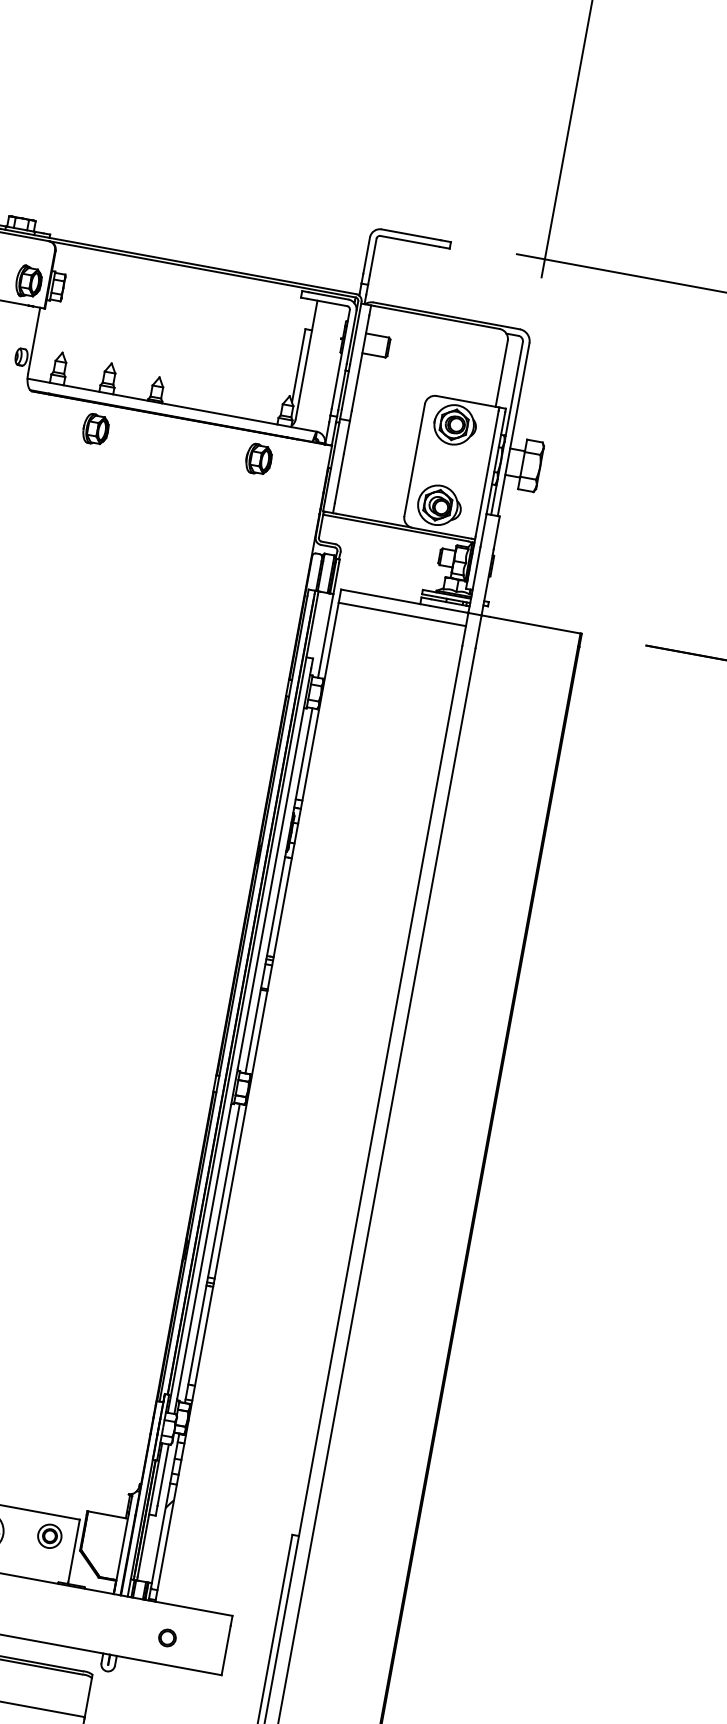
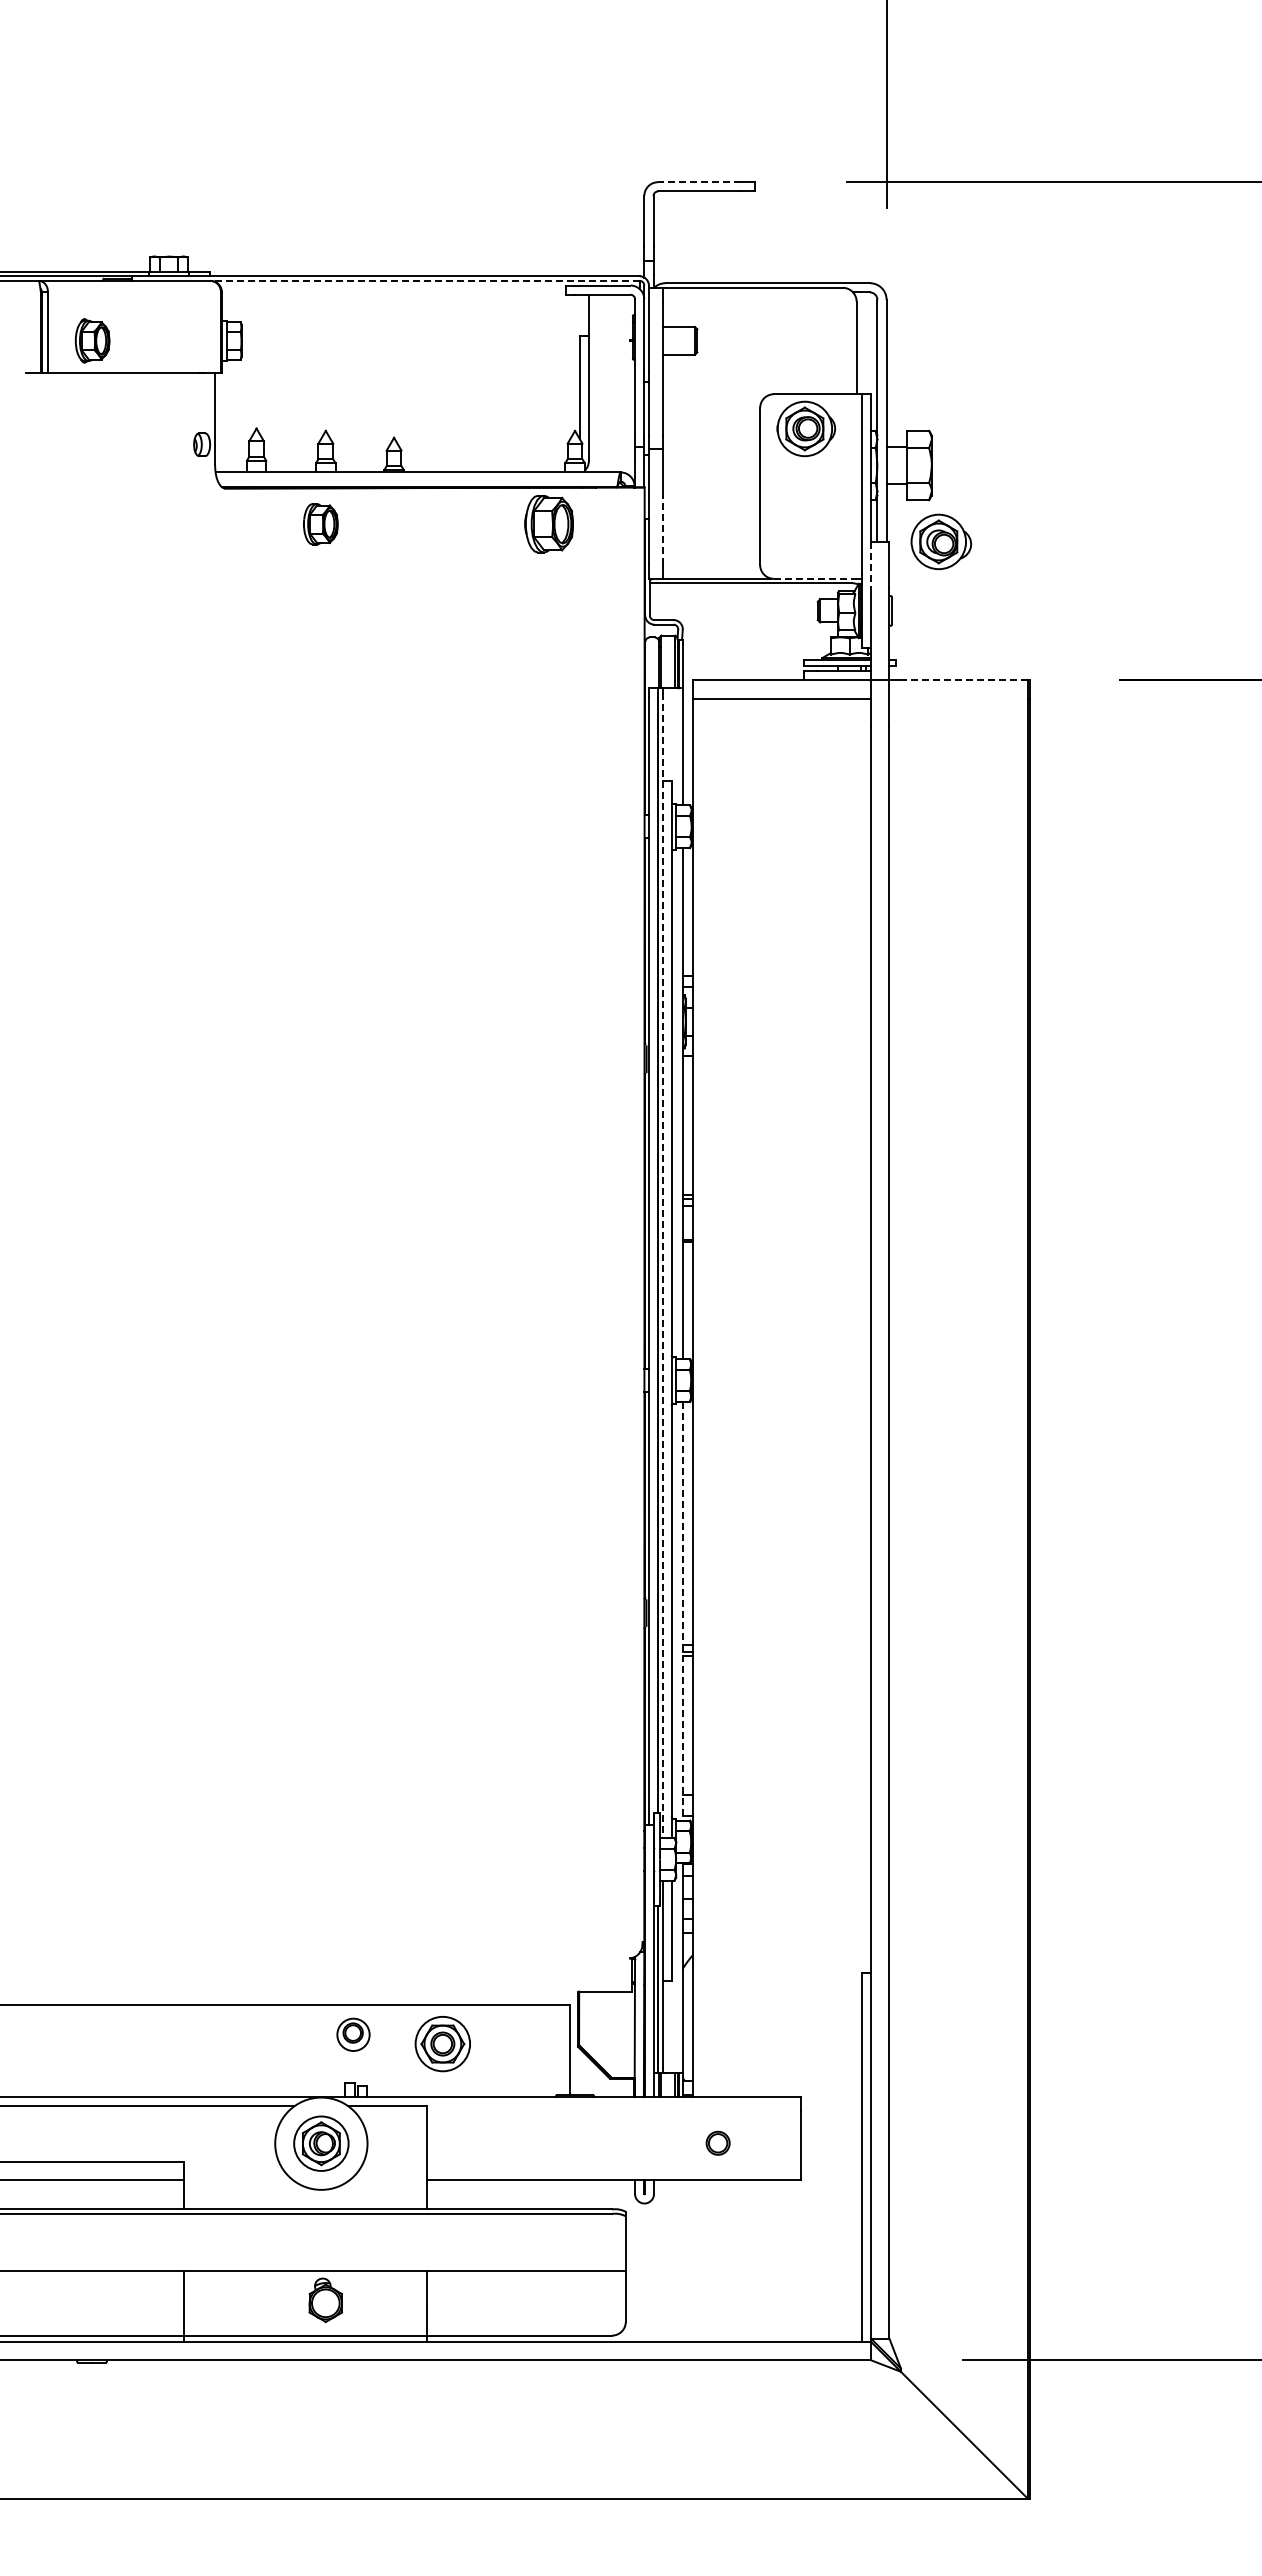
line: (411, 235) -> (699, 182), solid -> dashed
line: (202, 269) -> (425, 280), solid -> dashed
part: (29, 281) -> (193, 340), removed
part: (258, 459) -> (548, 524), size x1.4
line: (339, 478) -> (662, 530), solid -> dashed
part: (439, 505) -> (941, 541), moved
line: (483, 530) -> (870, 564), solid -> dashed
line: (442, 533) -> (815, 578), solid -> dashed
line: (534, 625) -> (963, 680), solid -> dashed
line: (242, 1003) -> (662, 1265), solid -> dashed
line: (212, 1253) -> (683, 1611), solid -> dashed
part: (49, 1536) -> (533, 2034), removed

